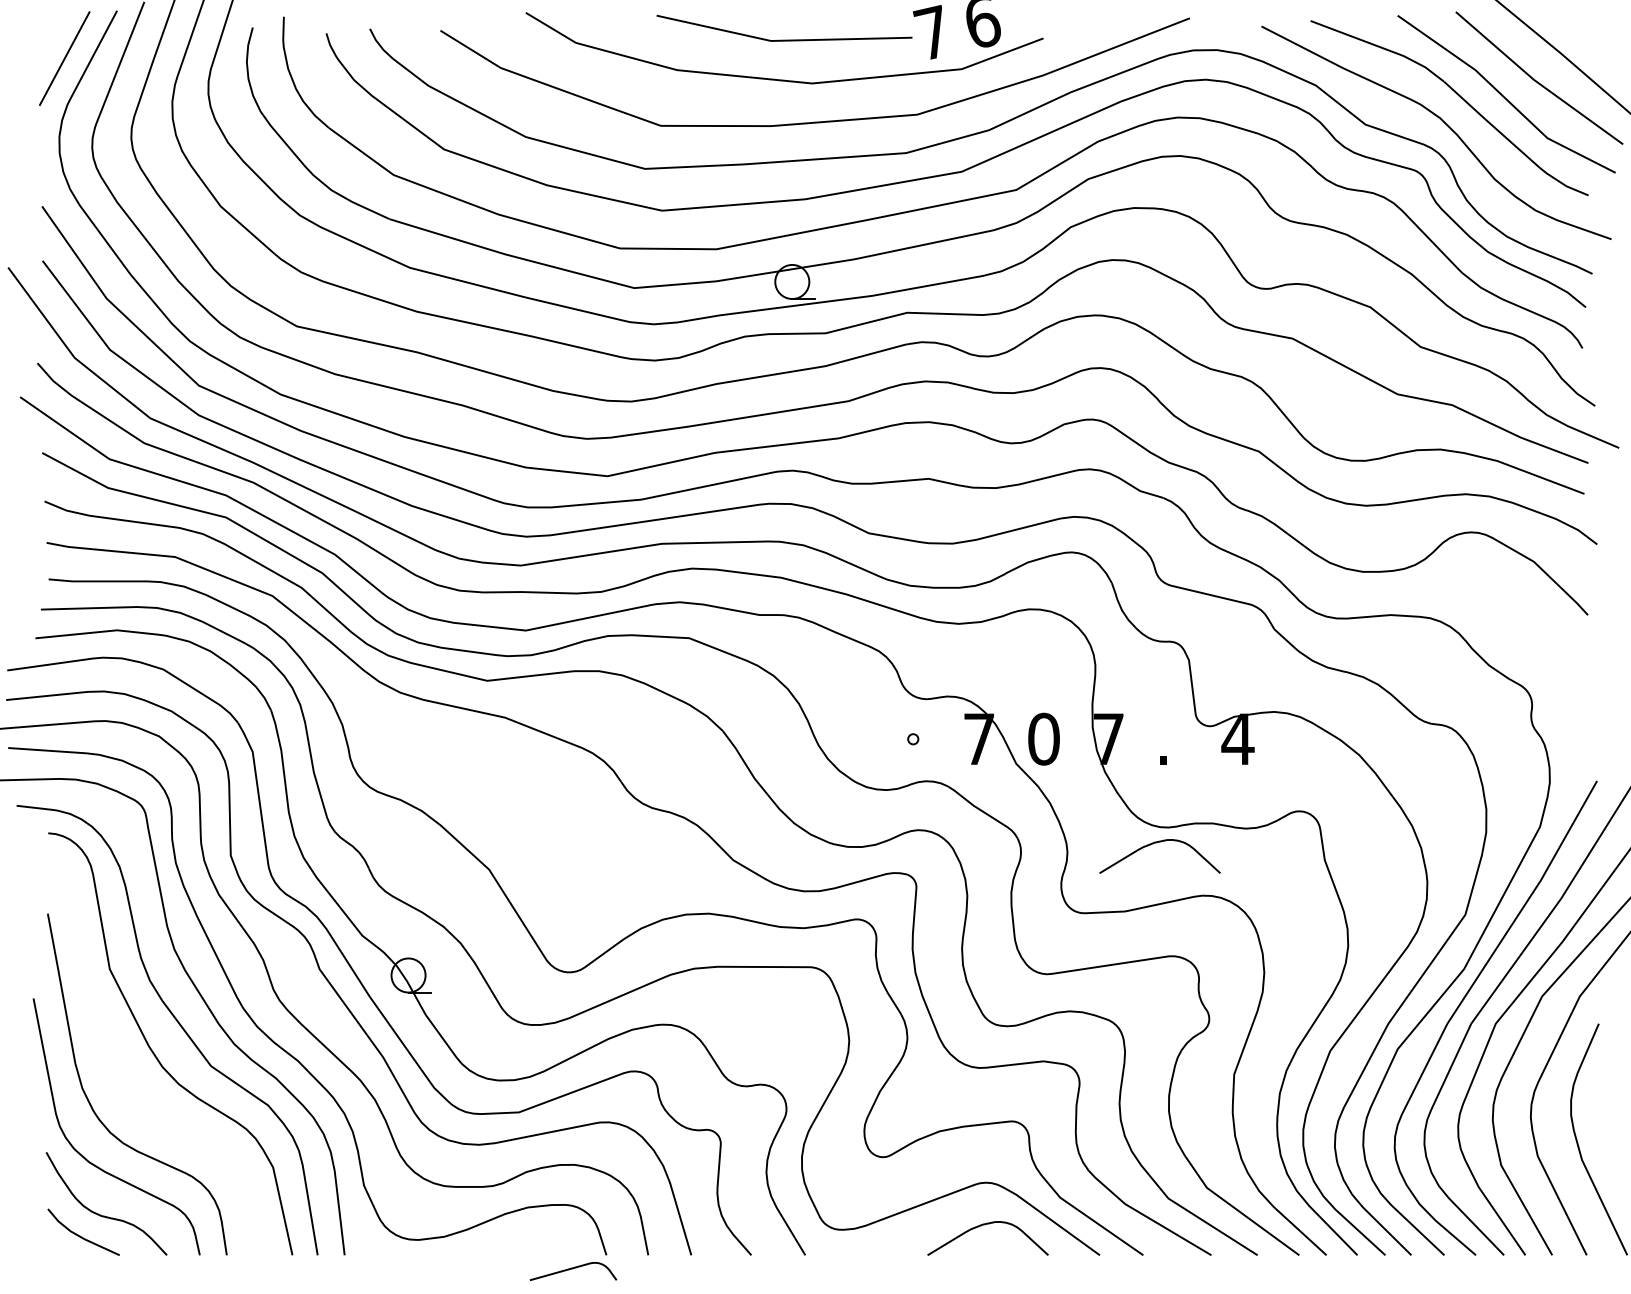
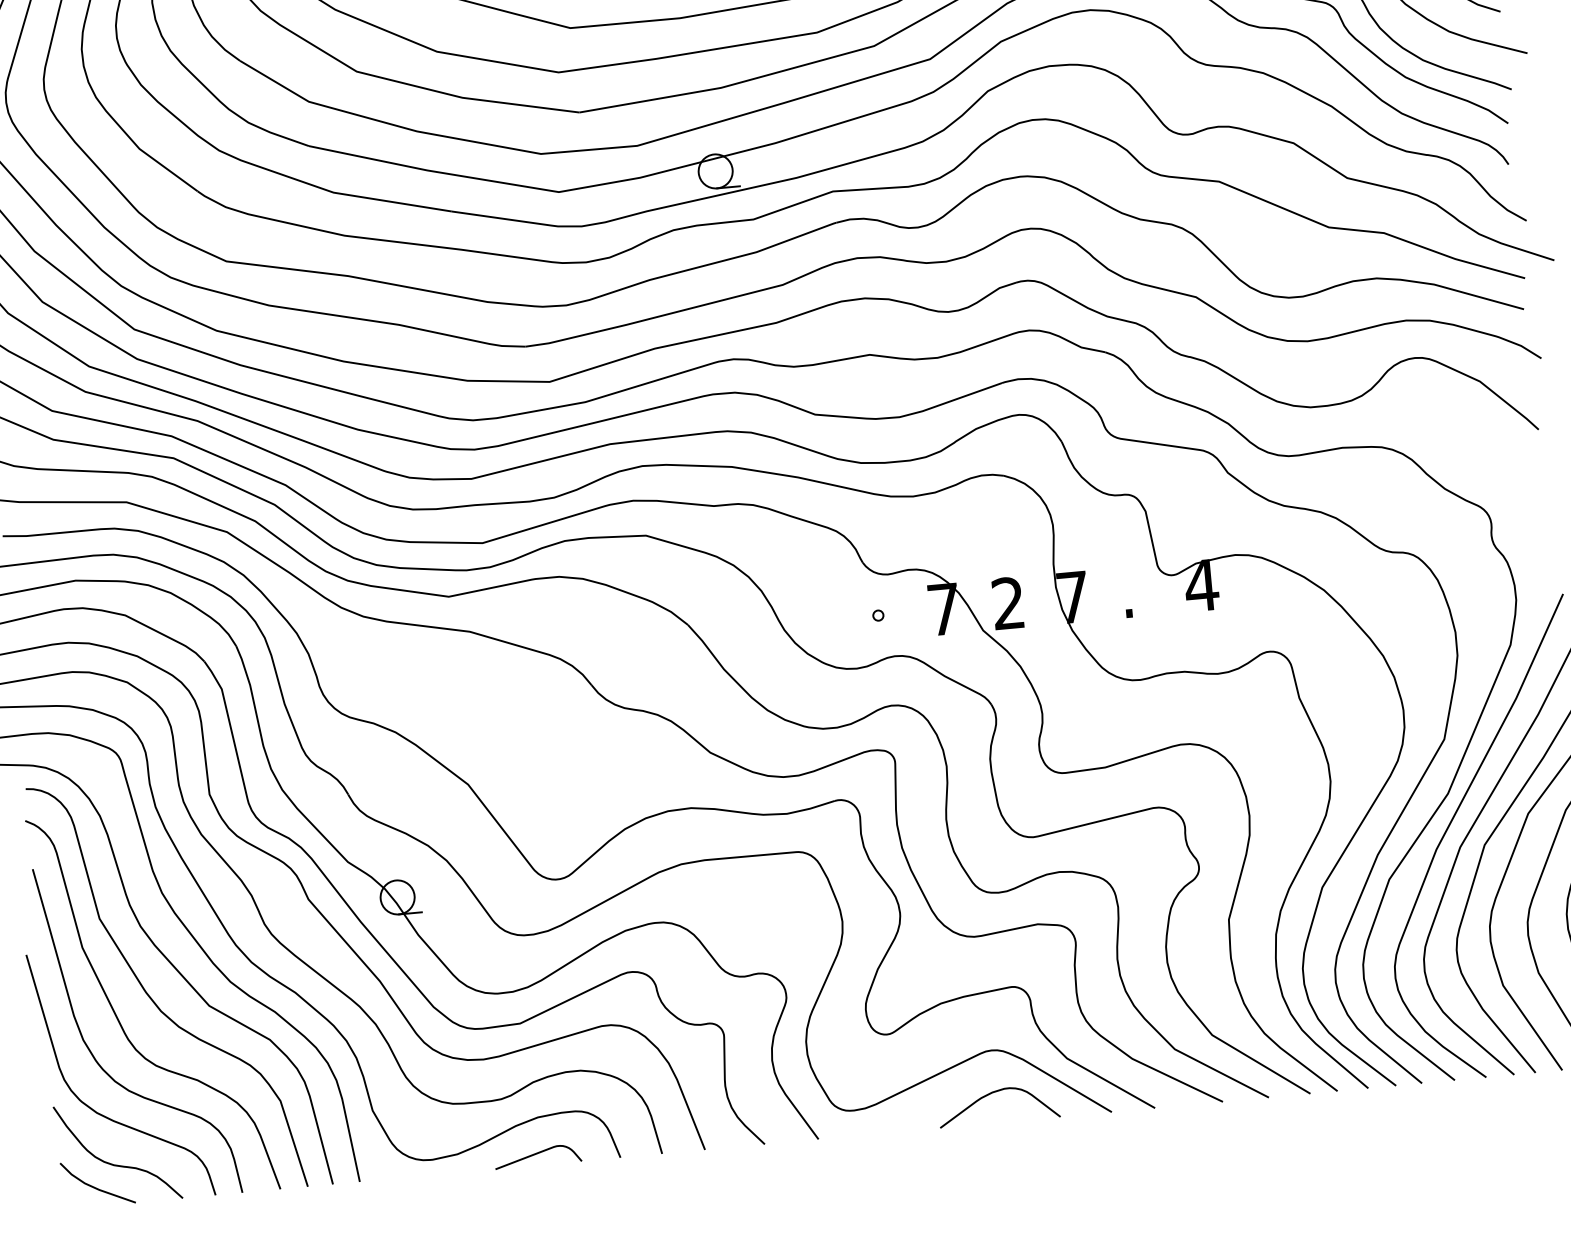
text: (1043, 738) -> (1007, 602), 0 -> 2
curve: (1156, 843) -> (1130, 696), removed
curve: (119, 1069) -> (118, 1017), added
curve: (572, 1269) -> (536, 1154), moved

